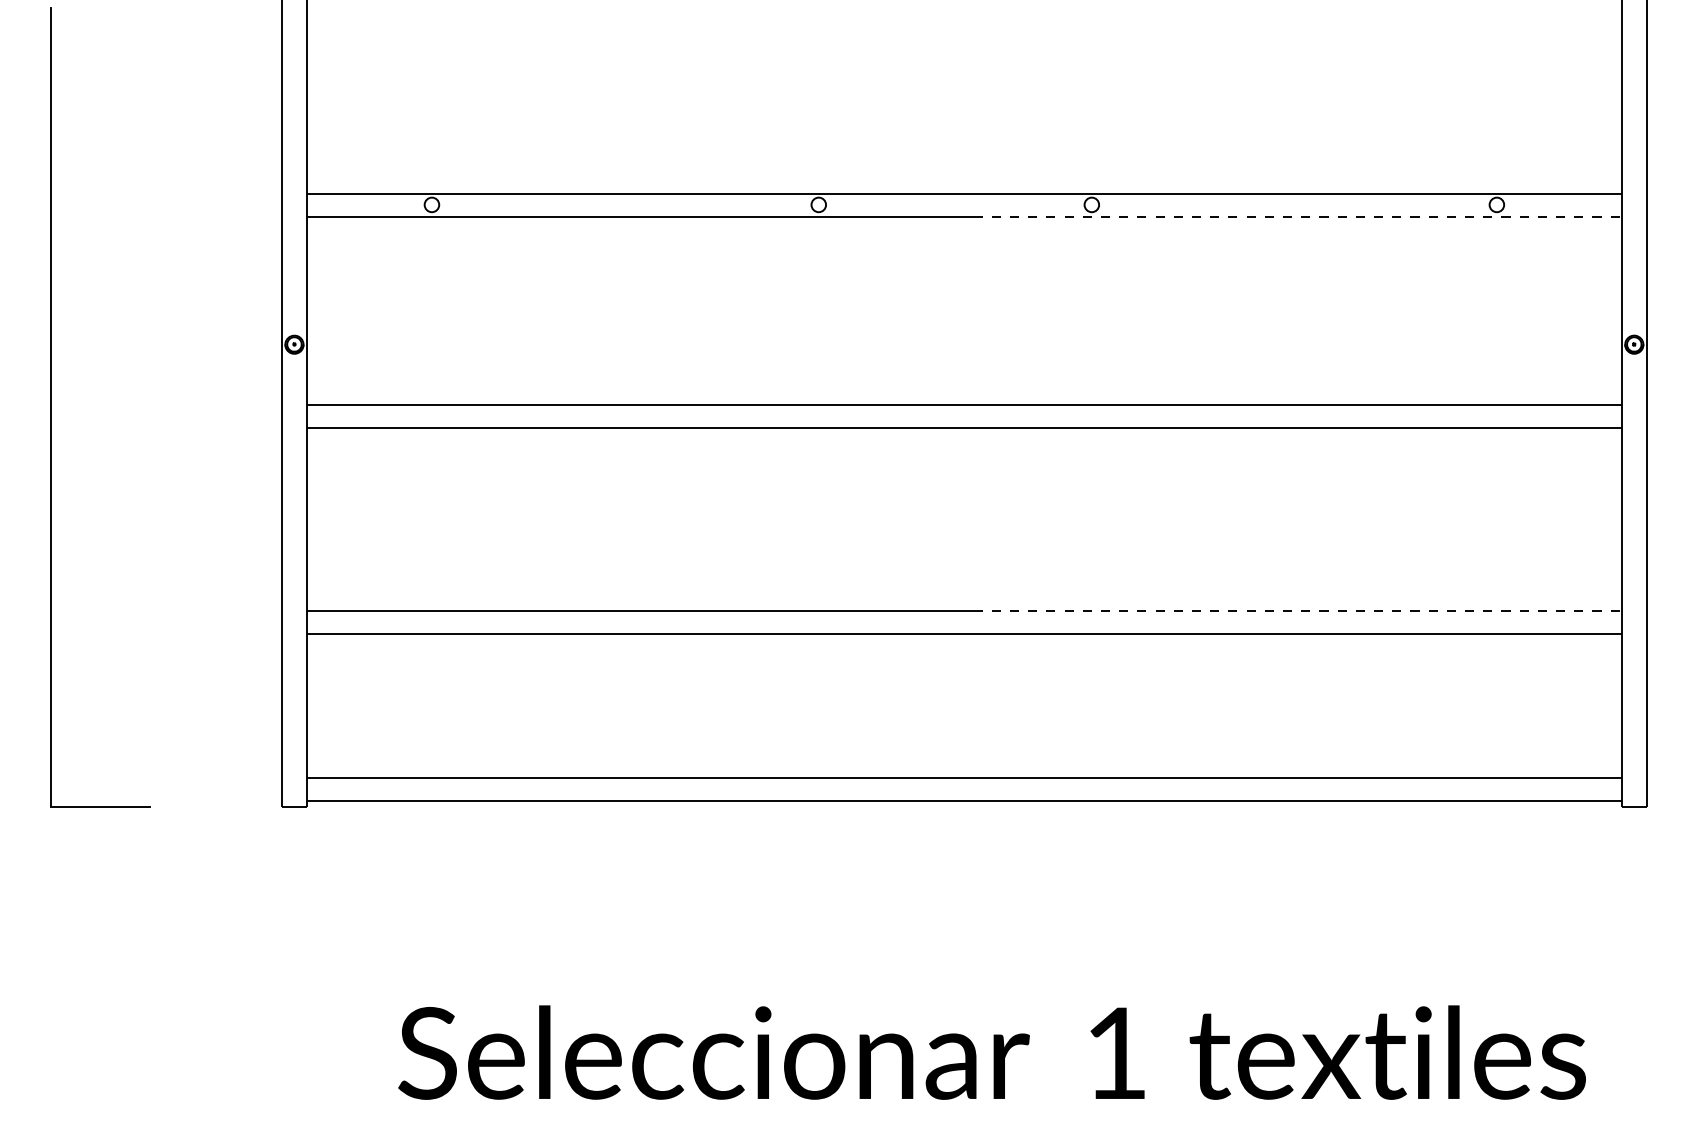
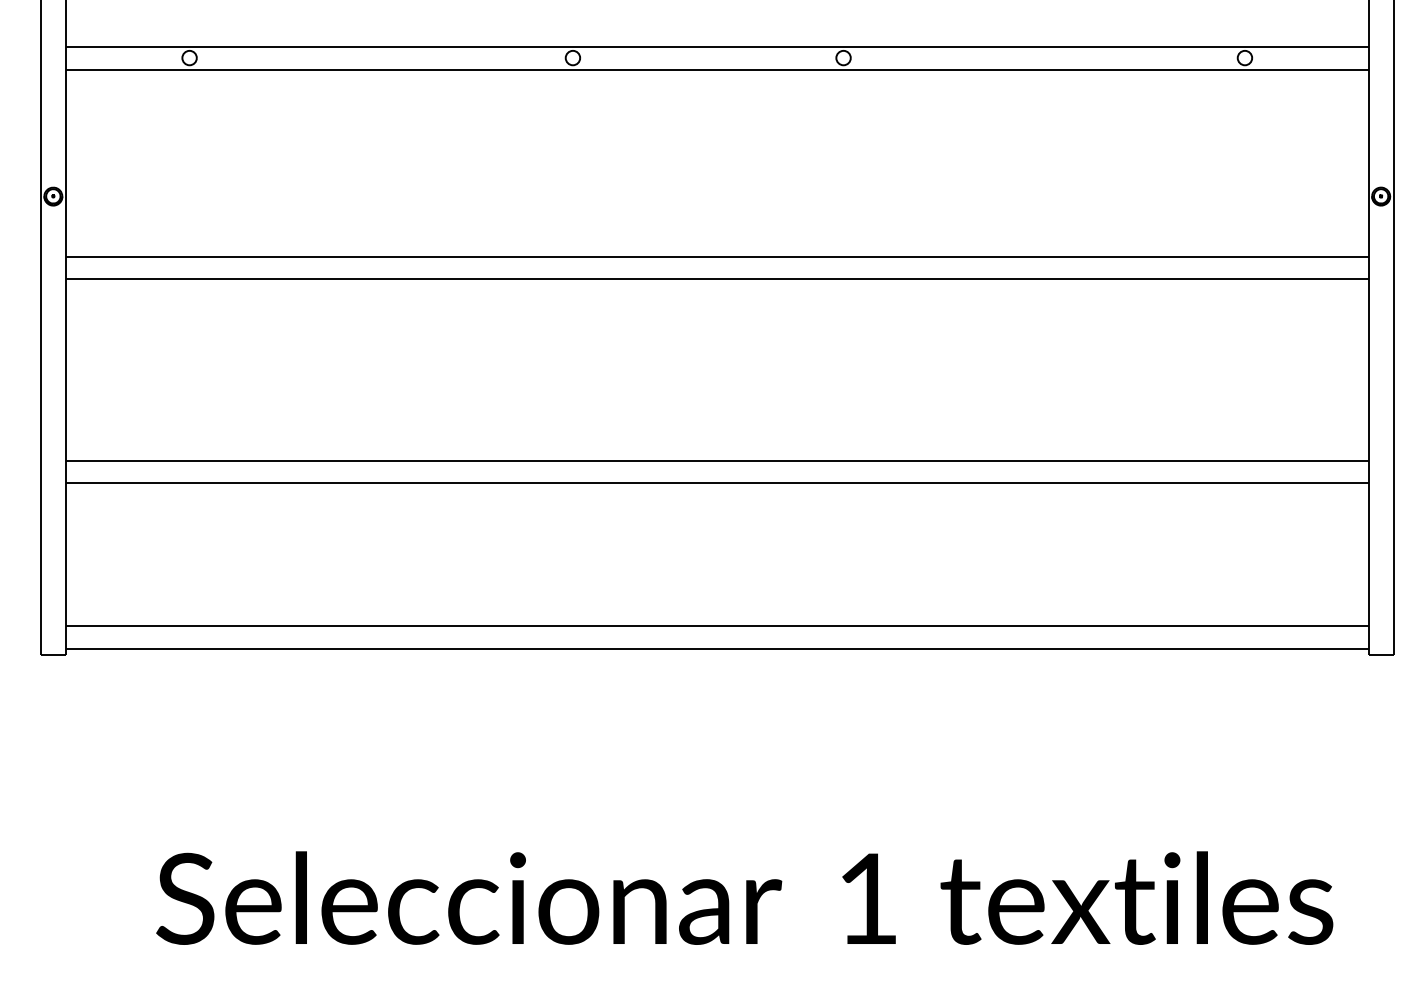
line: (1298, 216) -> (1048, 69), dashed -> solid
line: (1298, 611) -> (1048, 460), dashed -> solid

